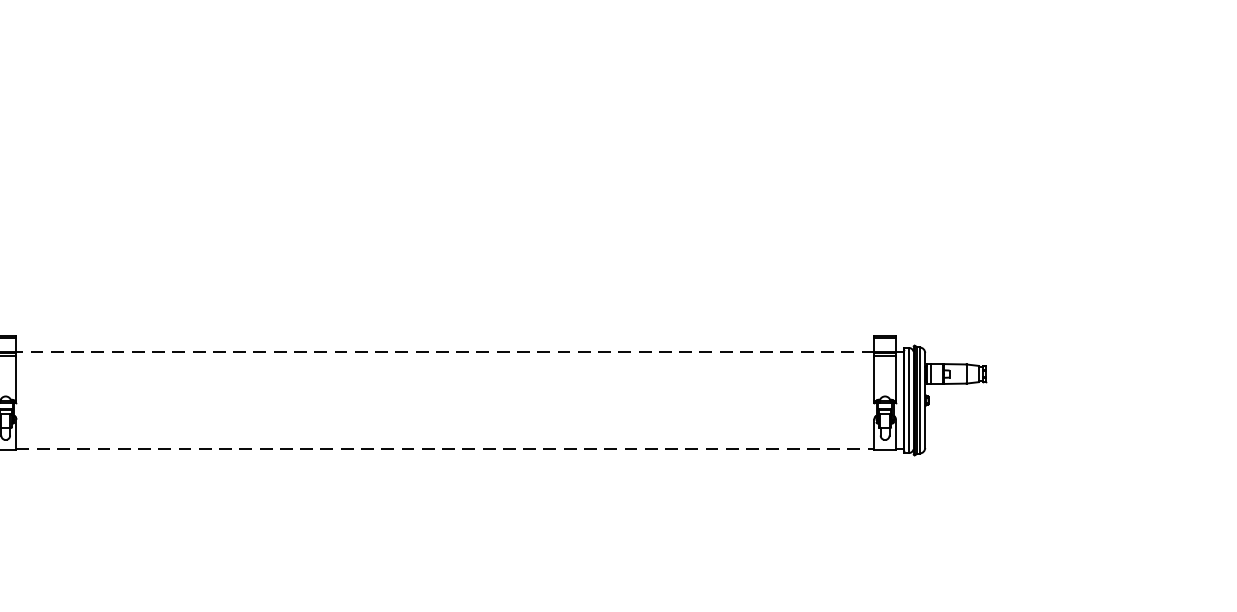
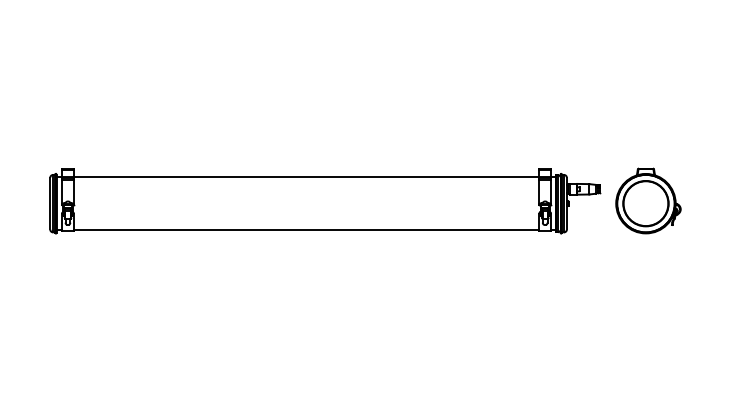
line: (445, 352) -> (306, 177), dashed -> solid
part: (1075, 394) -> (648, 200), added
line: (445, 449) -> (306, 230), dashed -> solid

